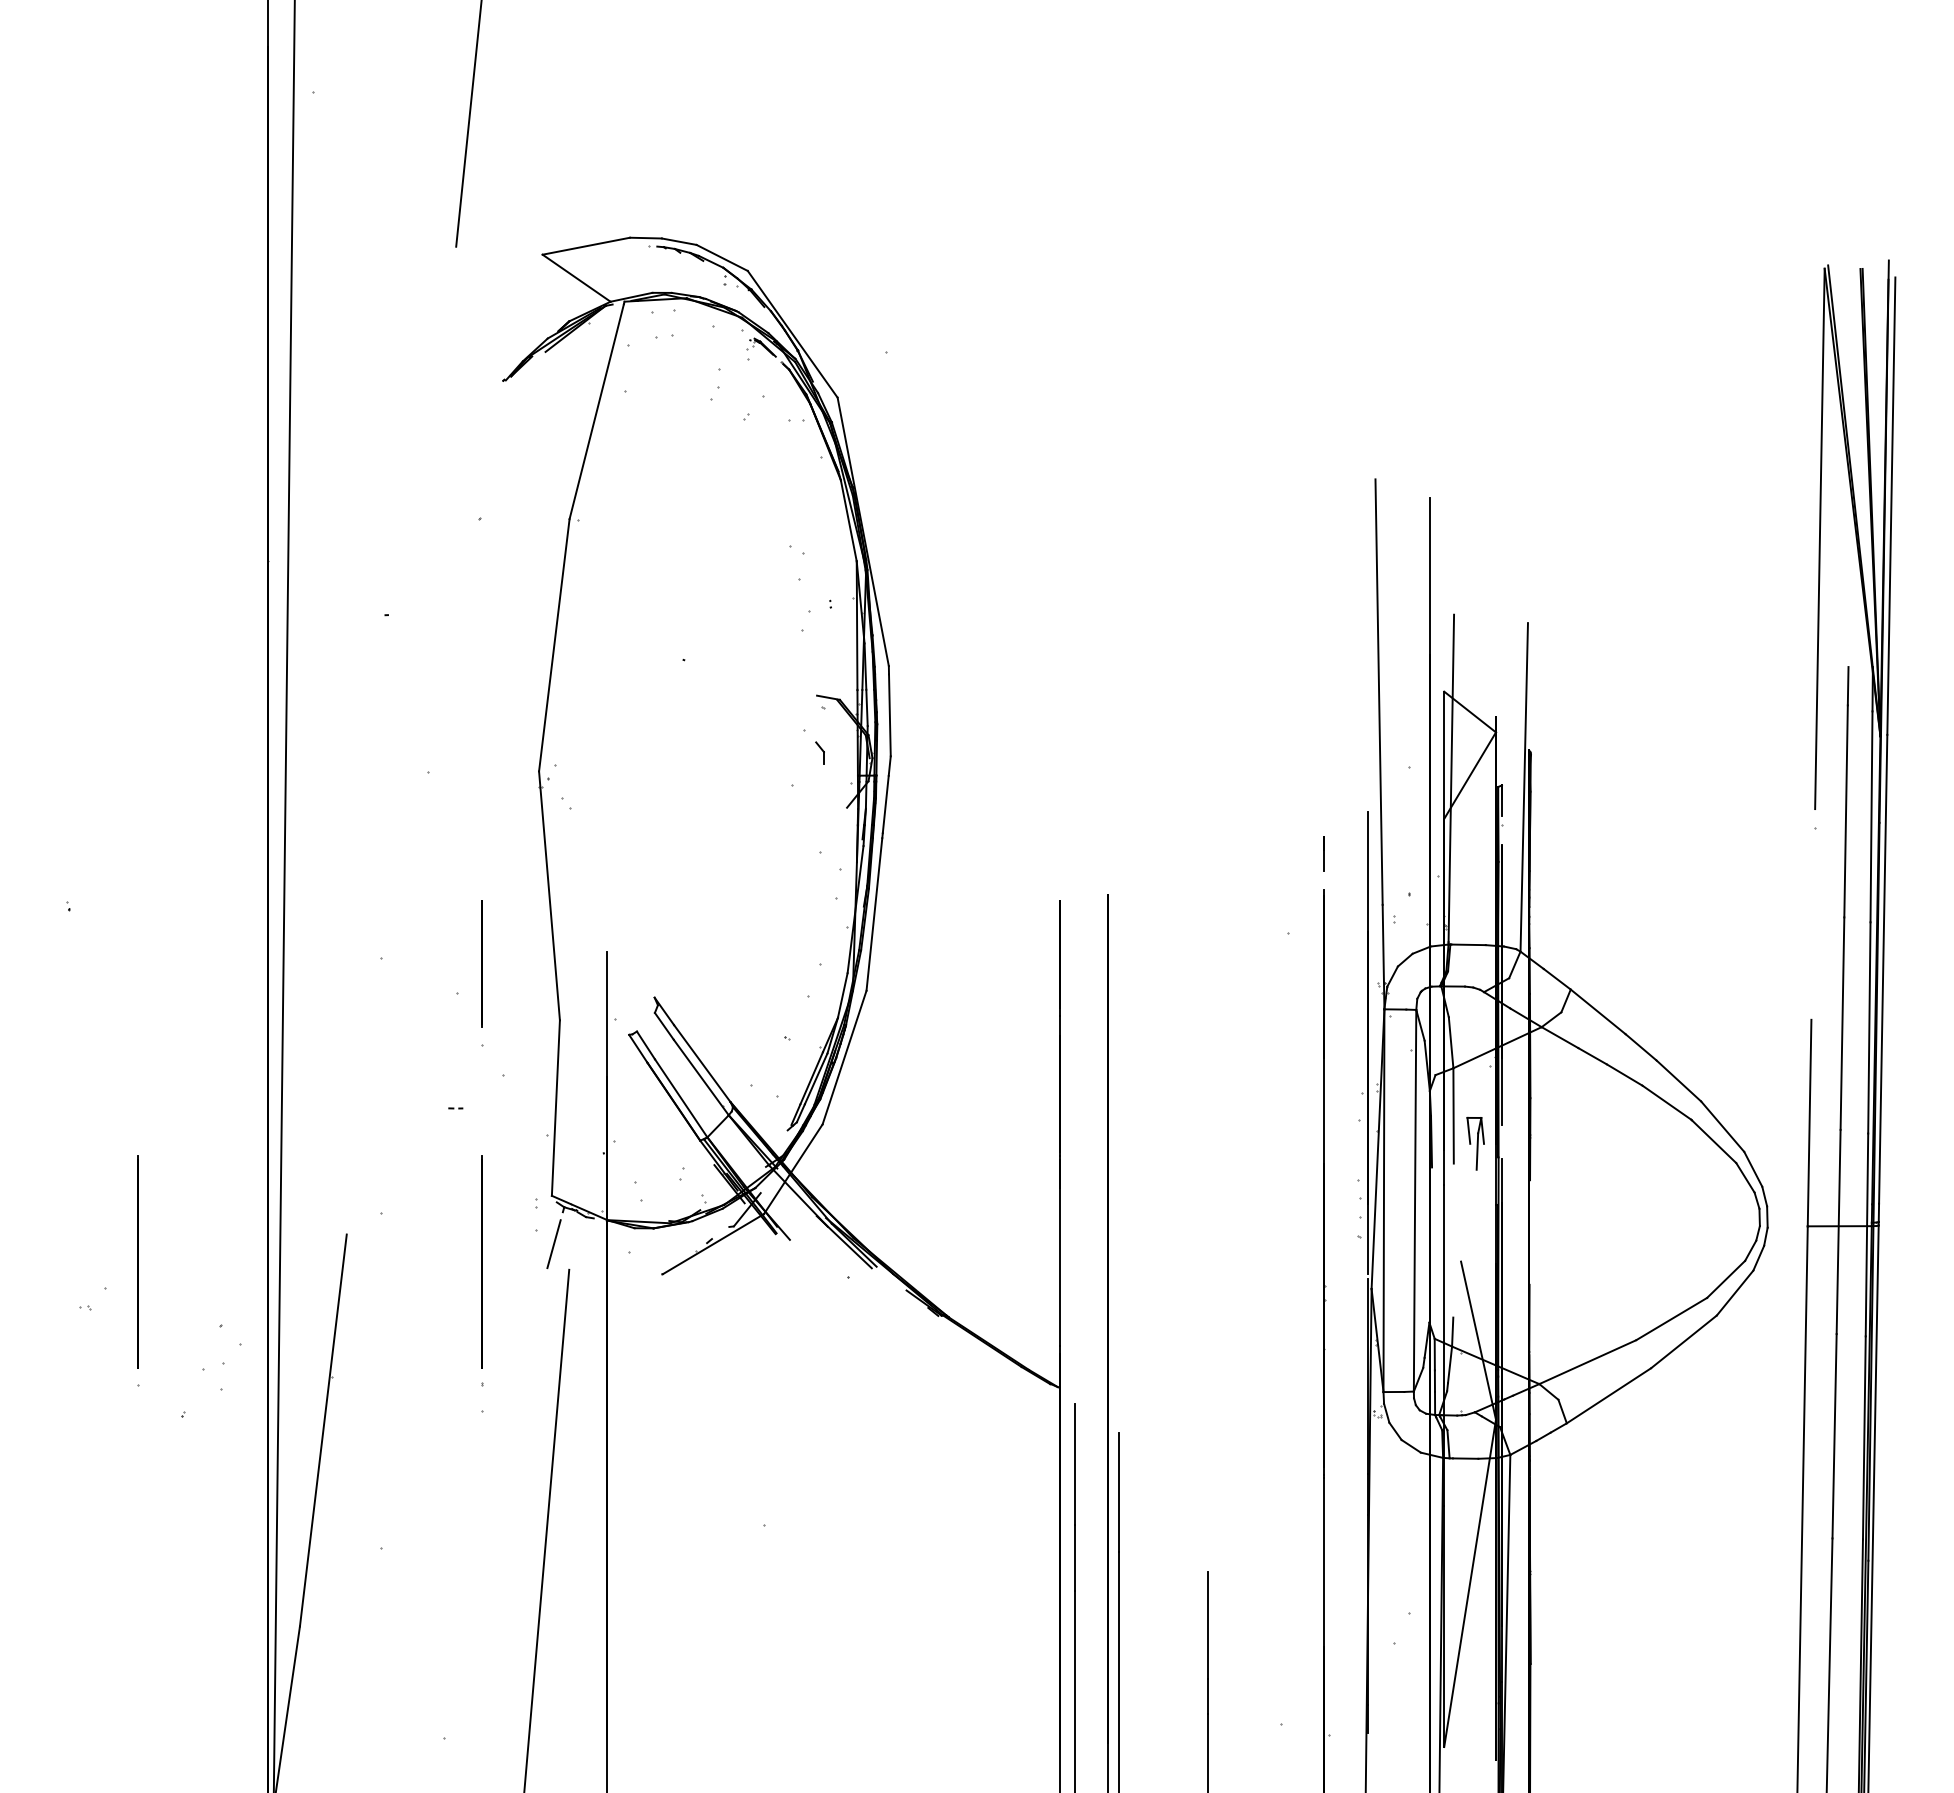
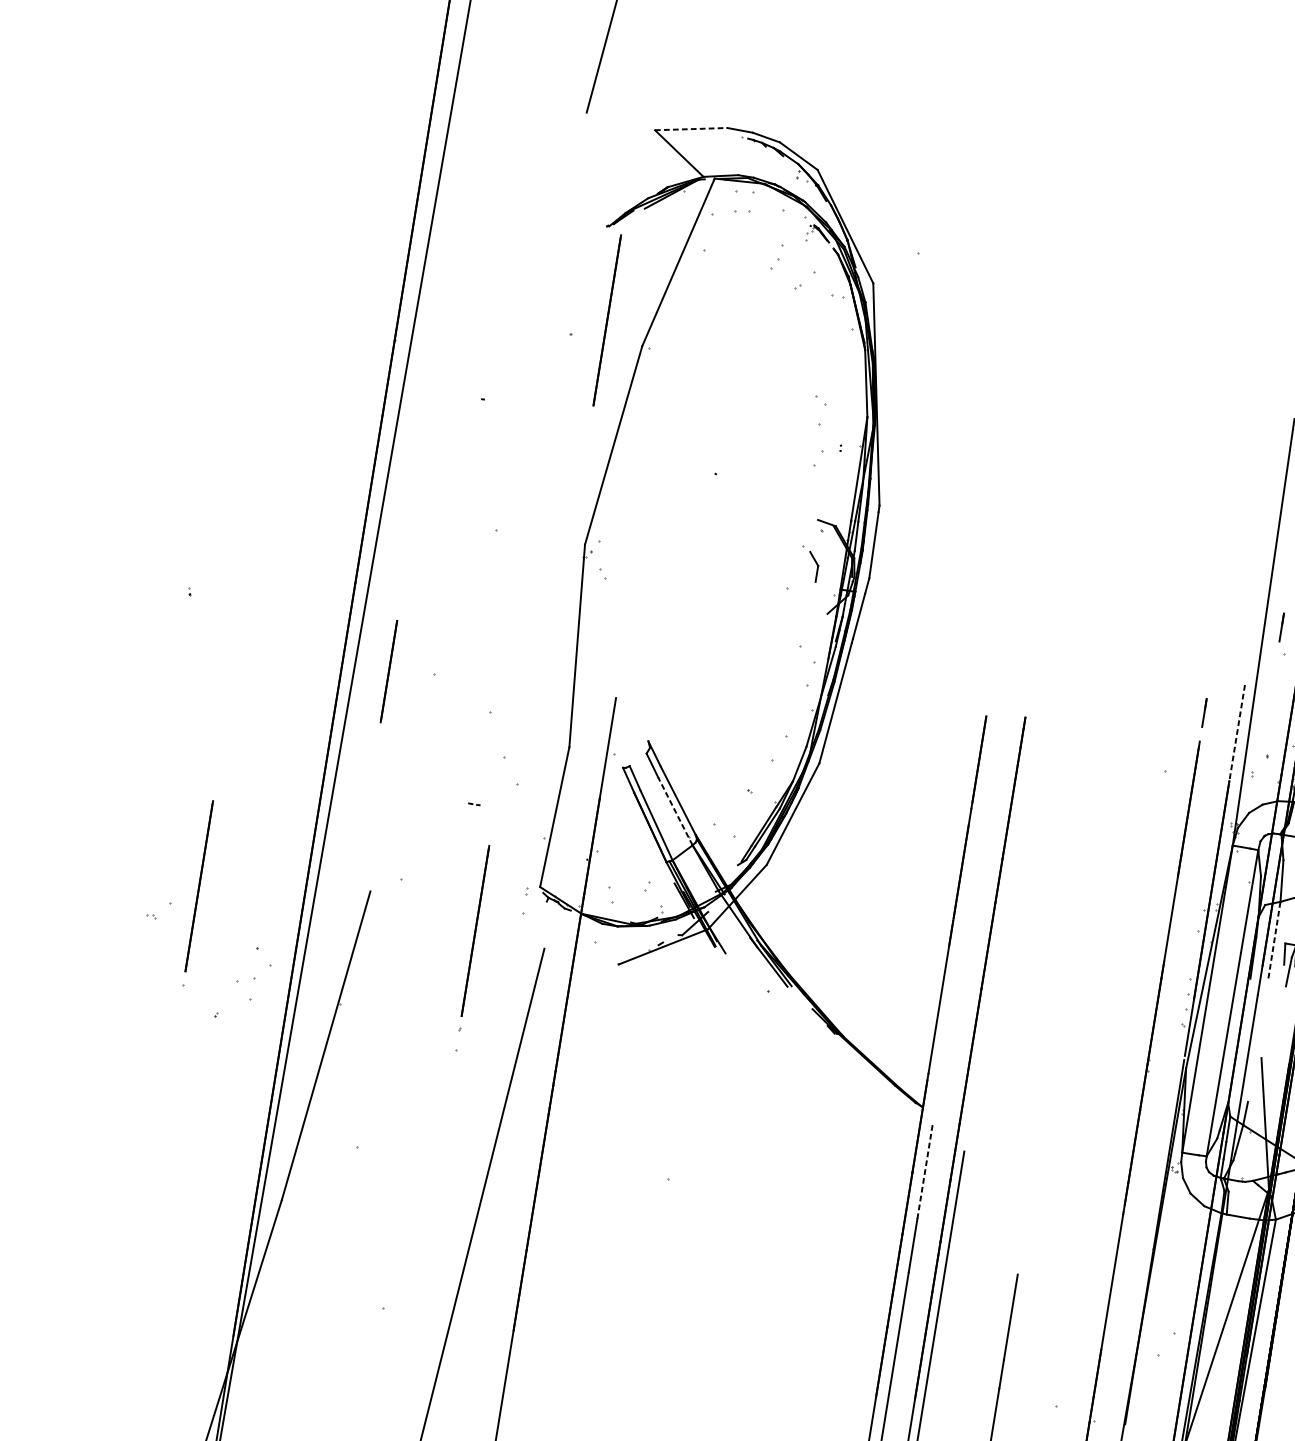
line: (586, 246) -> (691, 129), solid -> dashed
line: (521, 494) -> (606, 320), added
line: (1400, 734) -> (1281, 627), added
part: (819, 752) -> (812, 565), size x1.6
line: (1367, 872) -> (1236, 733), solid -> dashed
line: (481, 963) -> (388, 671), moved
line: (701, 1077) -> (675, 811), solid -> dashed
line: (1453, 1115) -> (1274, 939), solid -> dashed
line: (553, 1244) -> (535, 926), removed
line: (1075, 1463) -> (925, 1170), solid -> dashed

